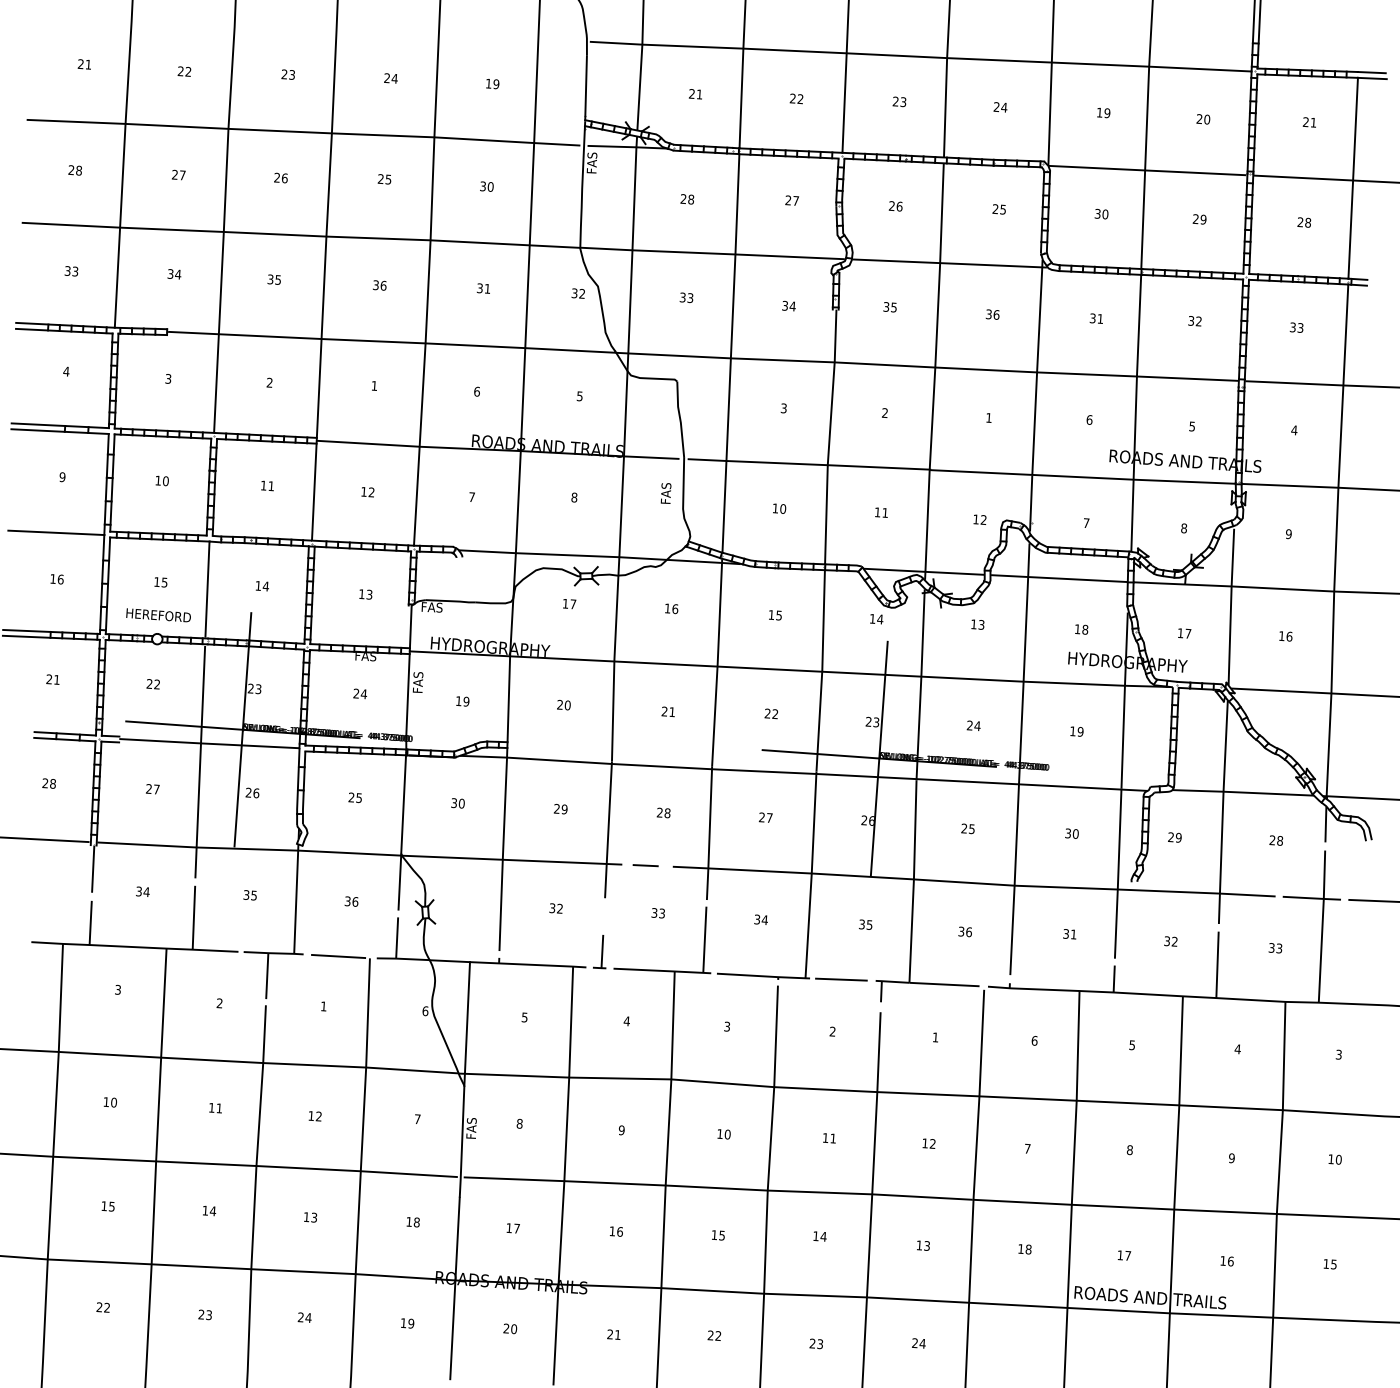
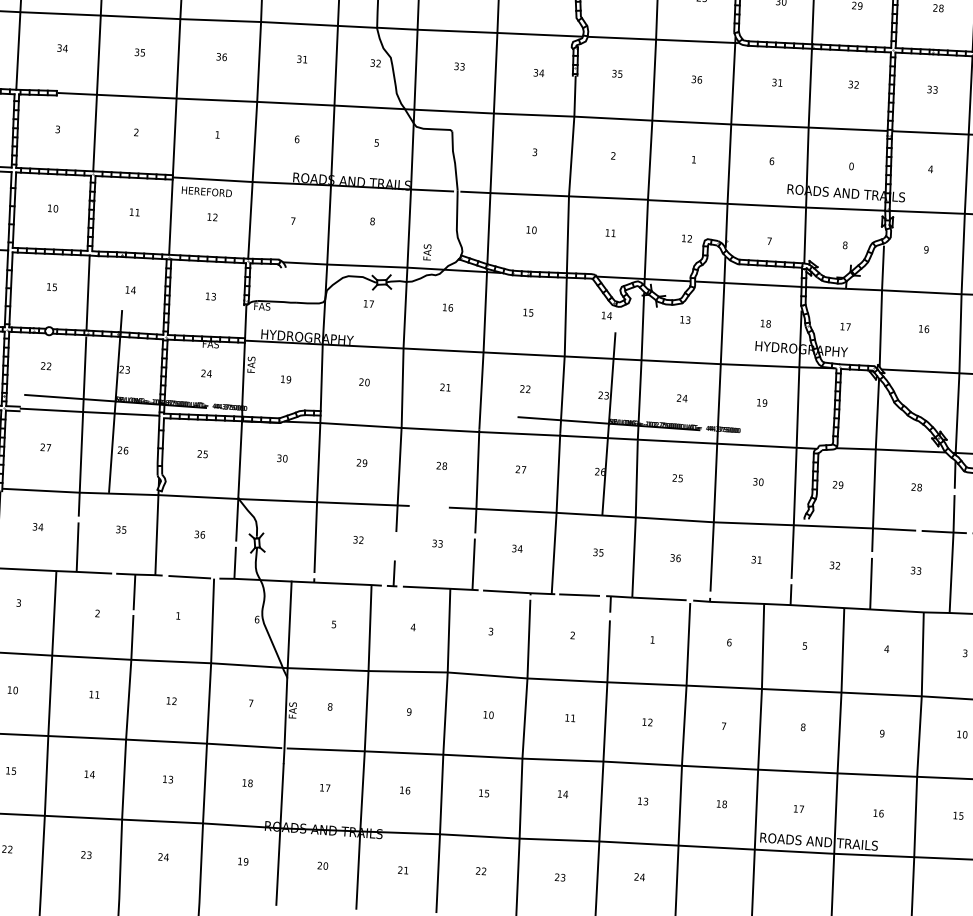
text: (1192, 426) -> (851, 166), 5 -> 0
text: (665, 493) -> (426, 252), moved
text: (158, 615) -> (206, 191), moved
line: (645, 865) -> (427, 506), removed

